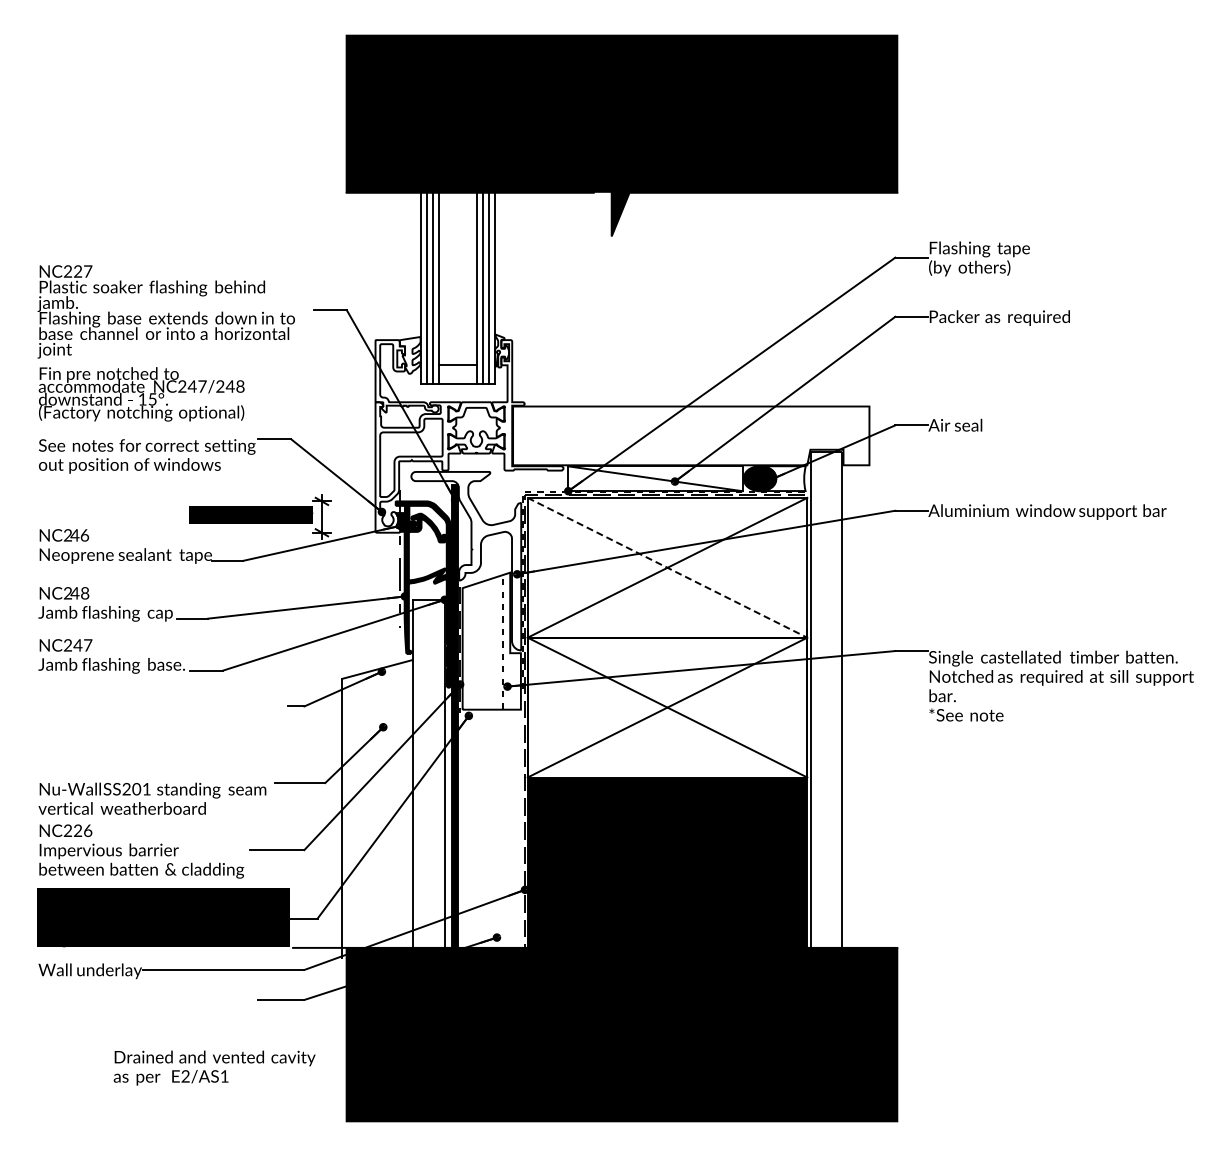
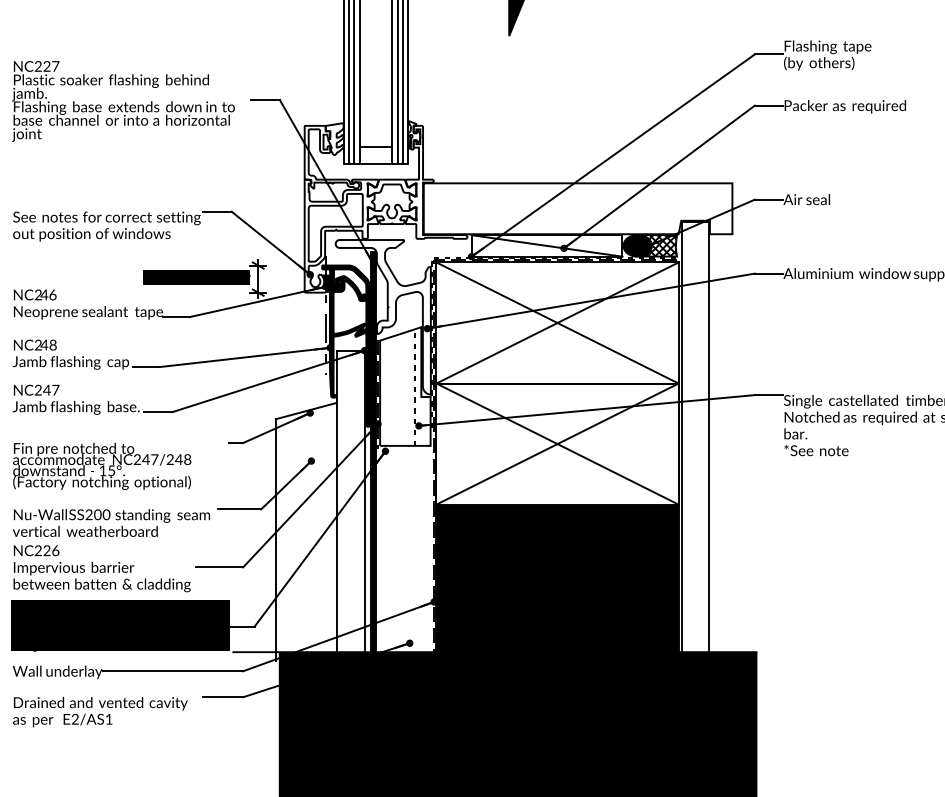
text: (141, 394) -> (102, 466), moved
hatch: (784, 478) -> (658, 245), added
line: (667, 568) -> (557, 323), dashed -> solid
text: (146, 789) -> (106, 515), SS201 -> SS200
text: (214, 1067) -> (100, 711), moved

